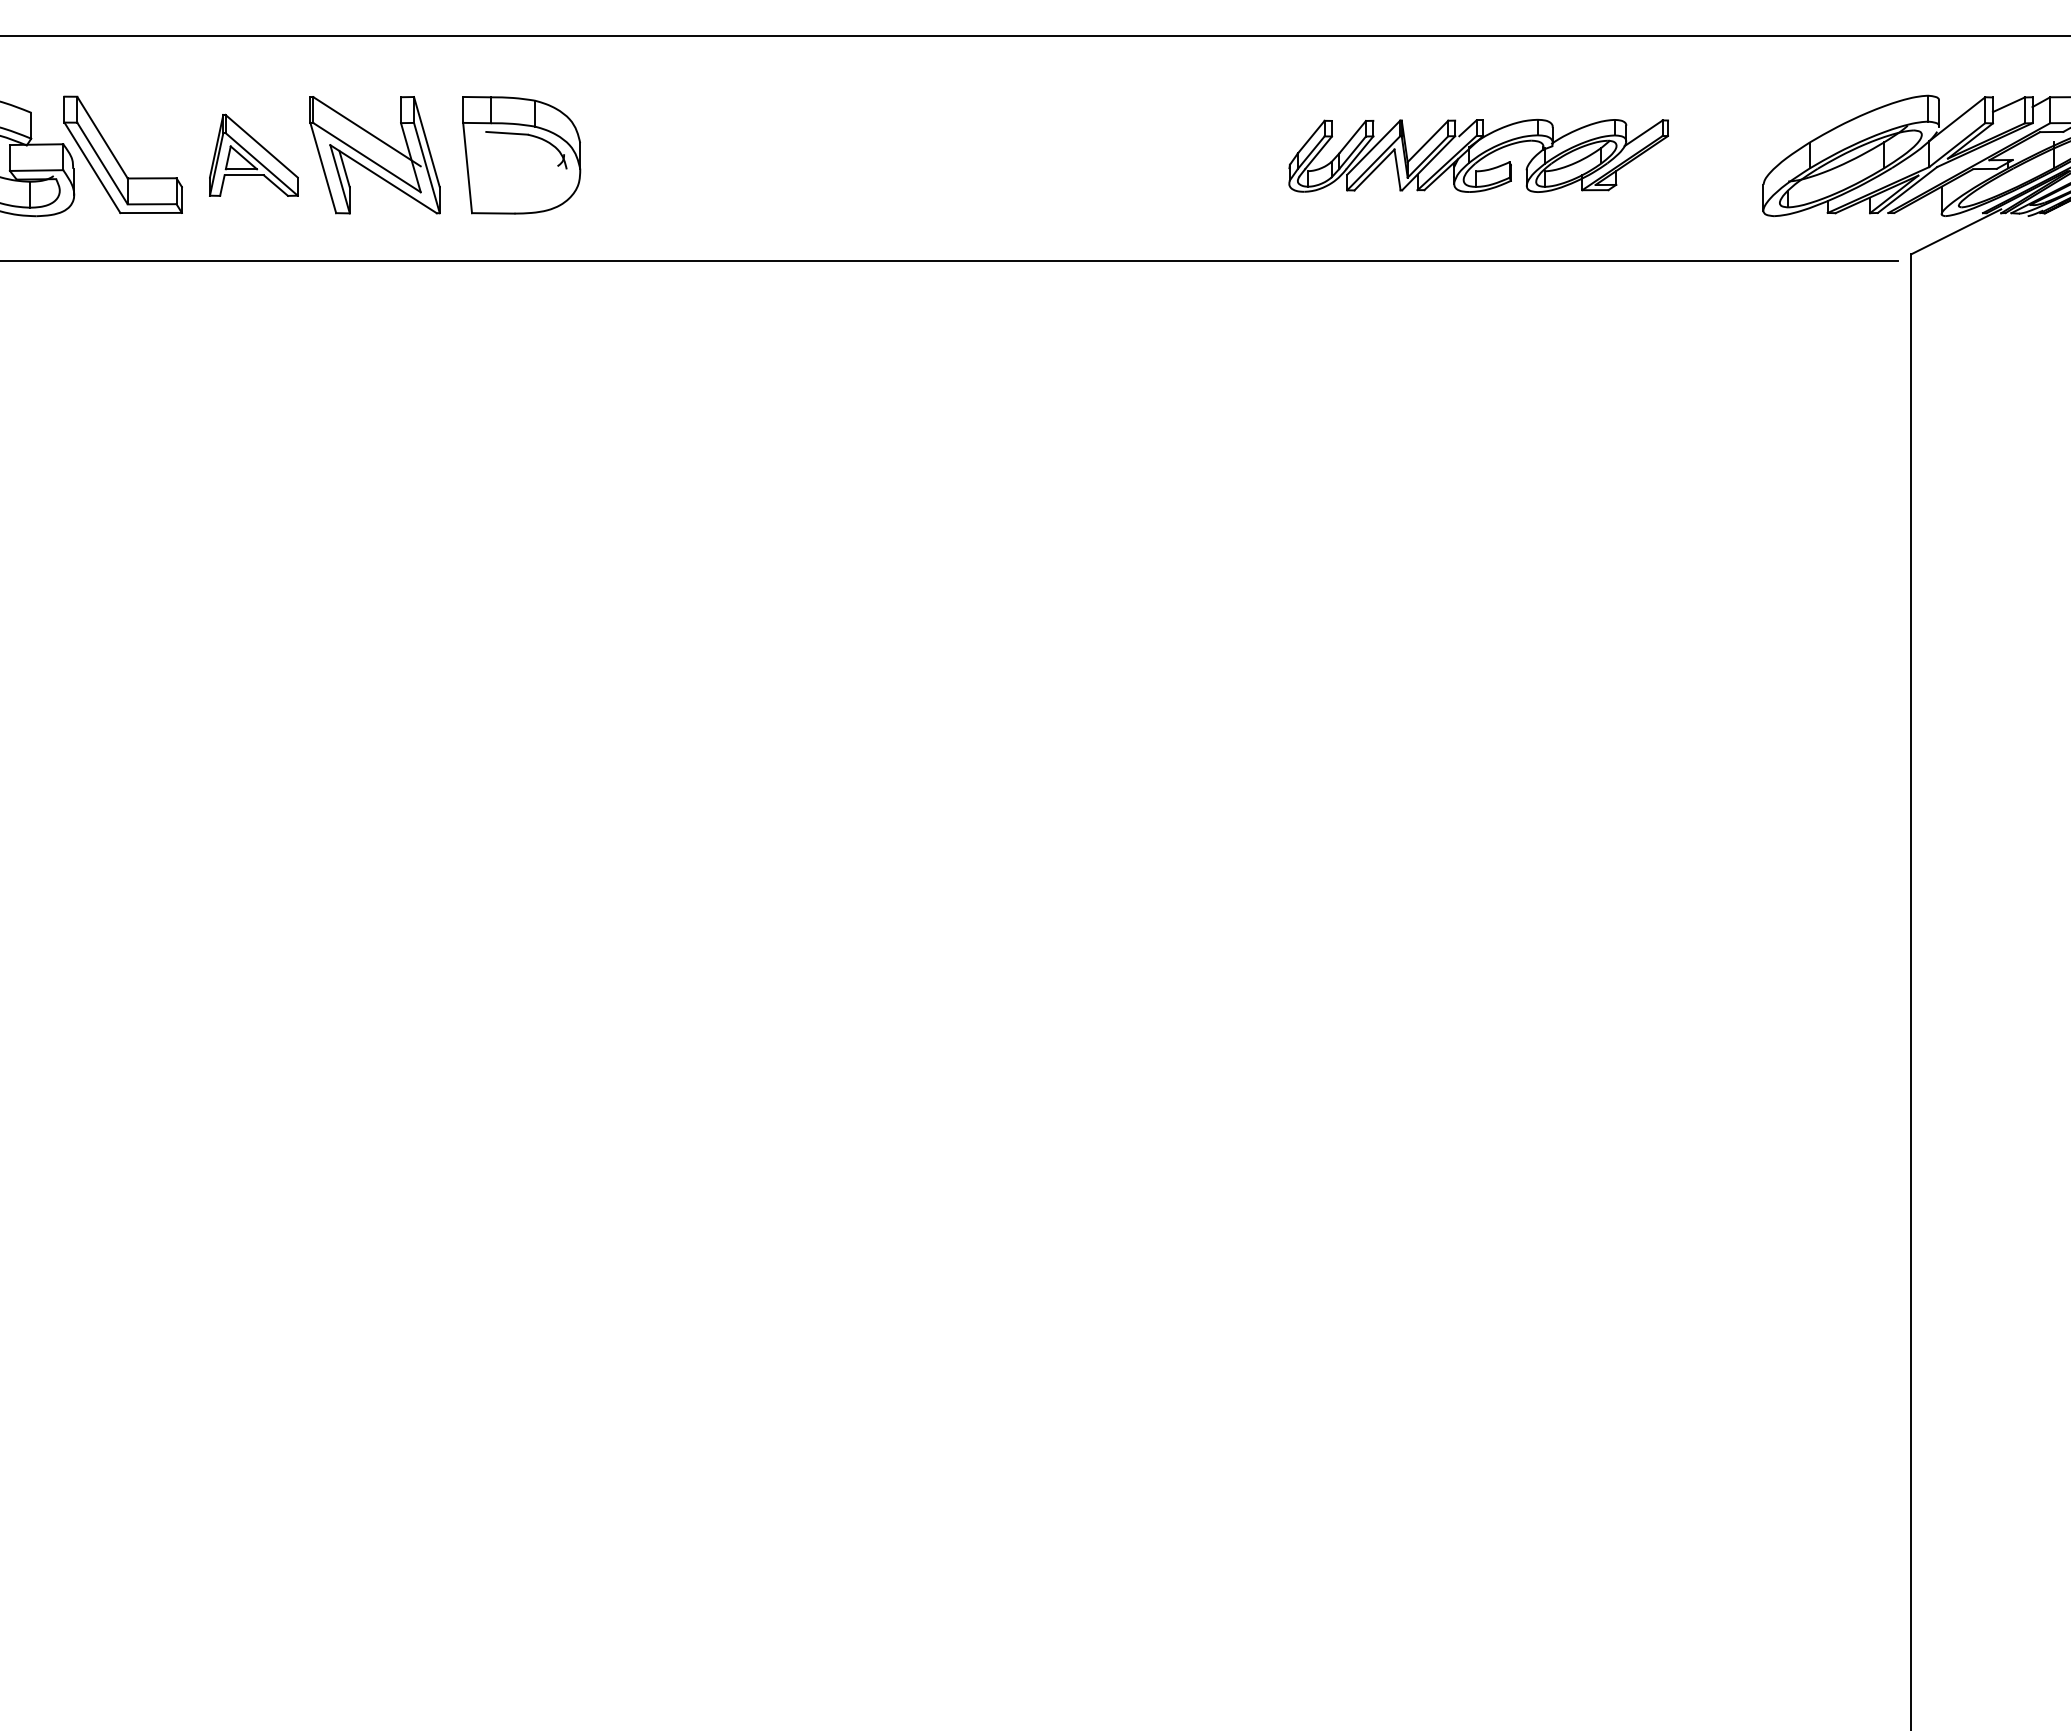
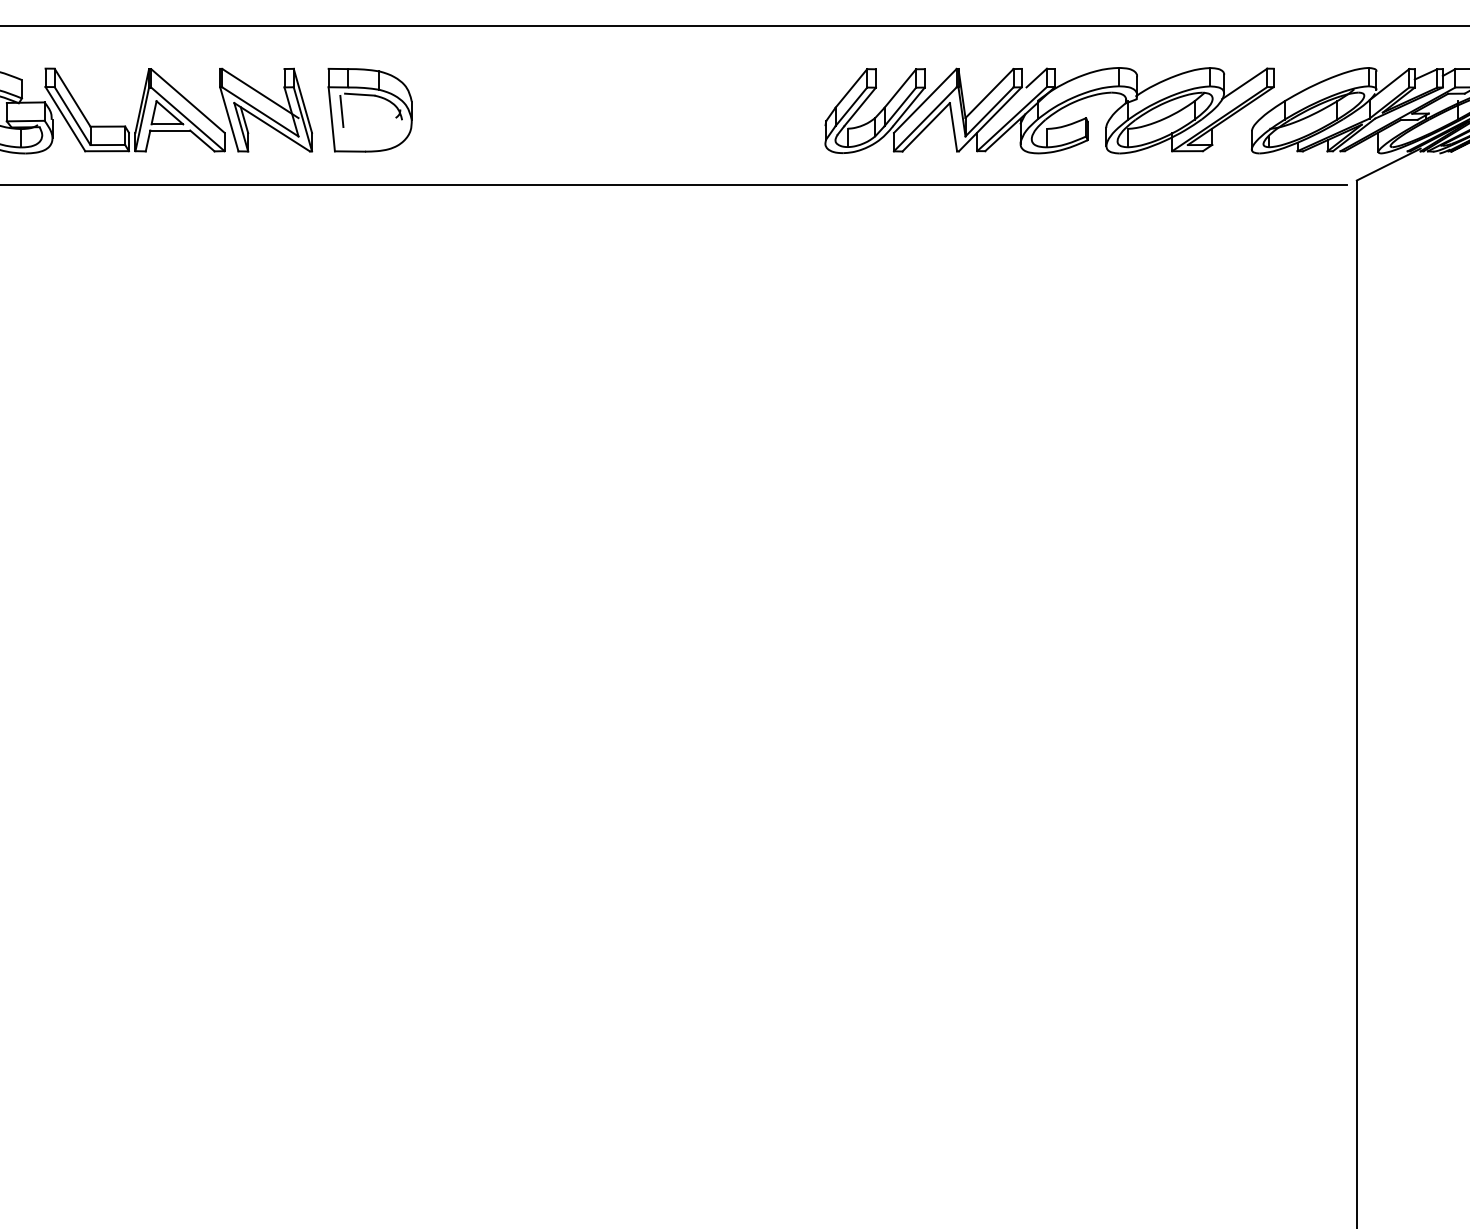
part: (253, 155) -> (179, 110), size x1.43
part: (1478, 155) -> (1049, 110), size x1.67
line: (481, 156) -> (341, 111), added

